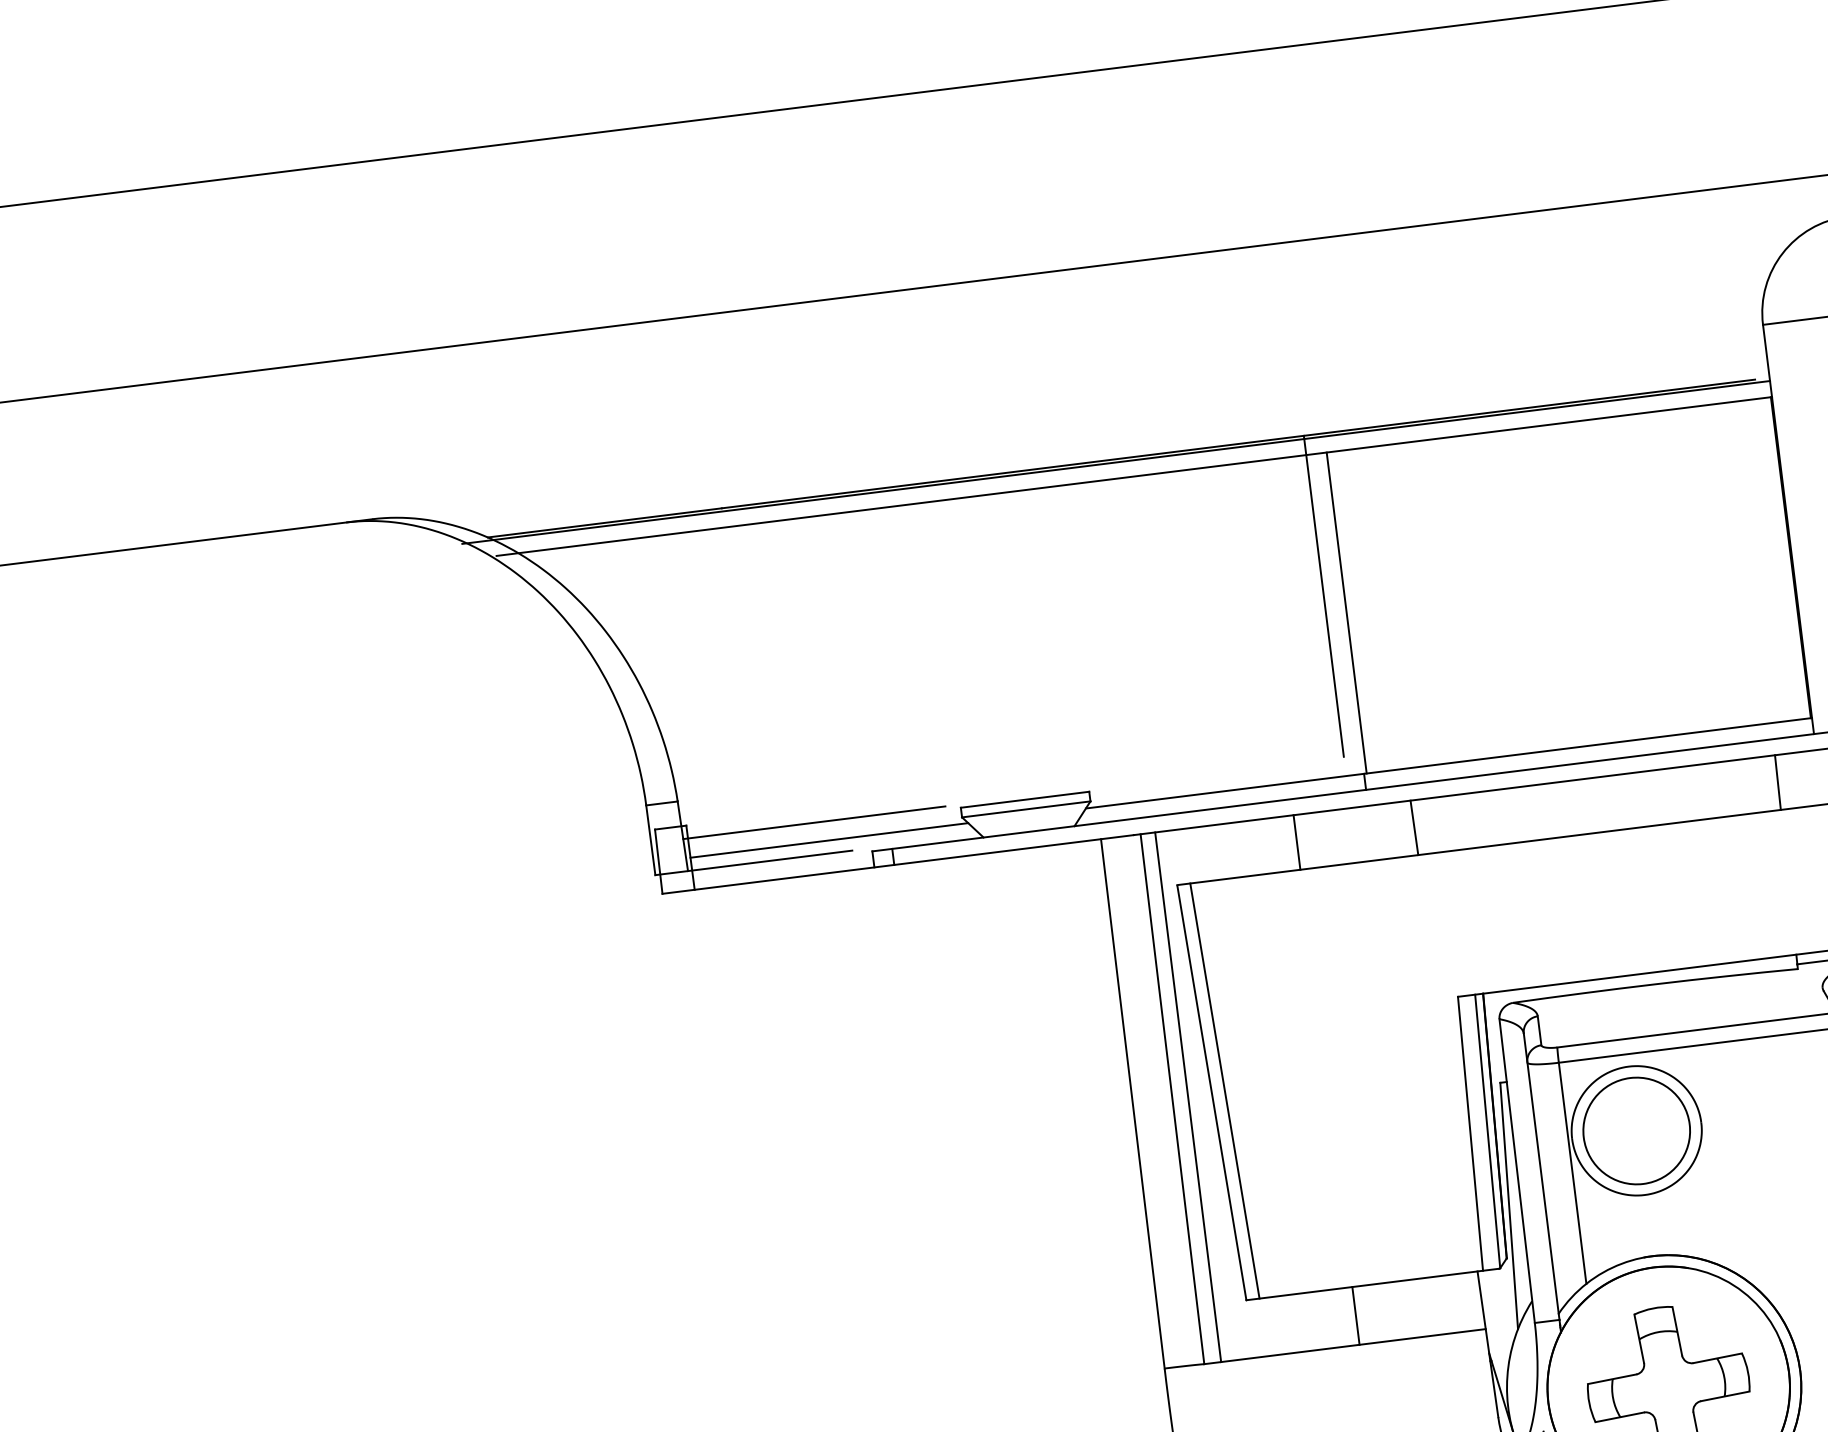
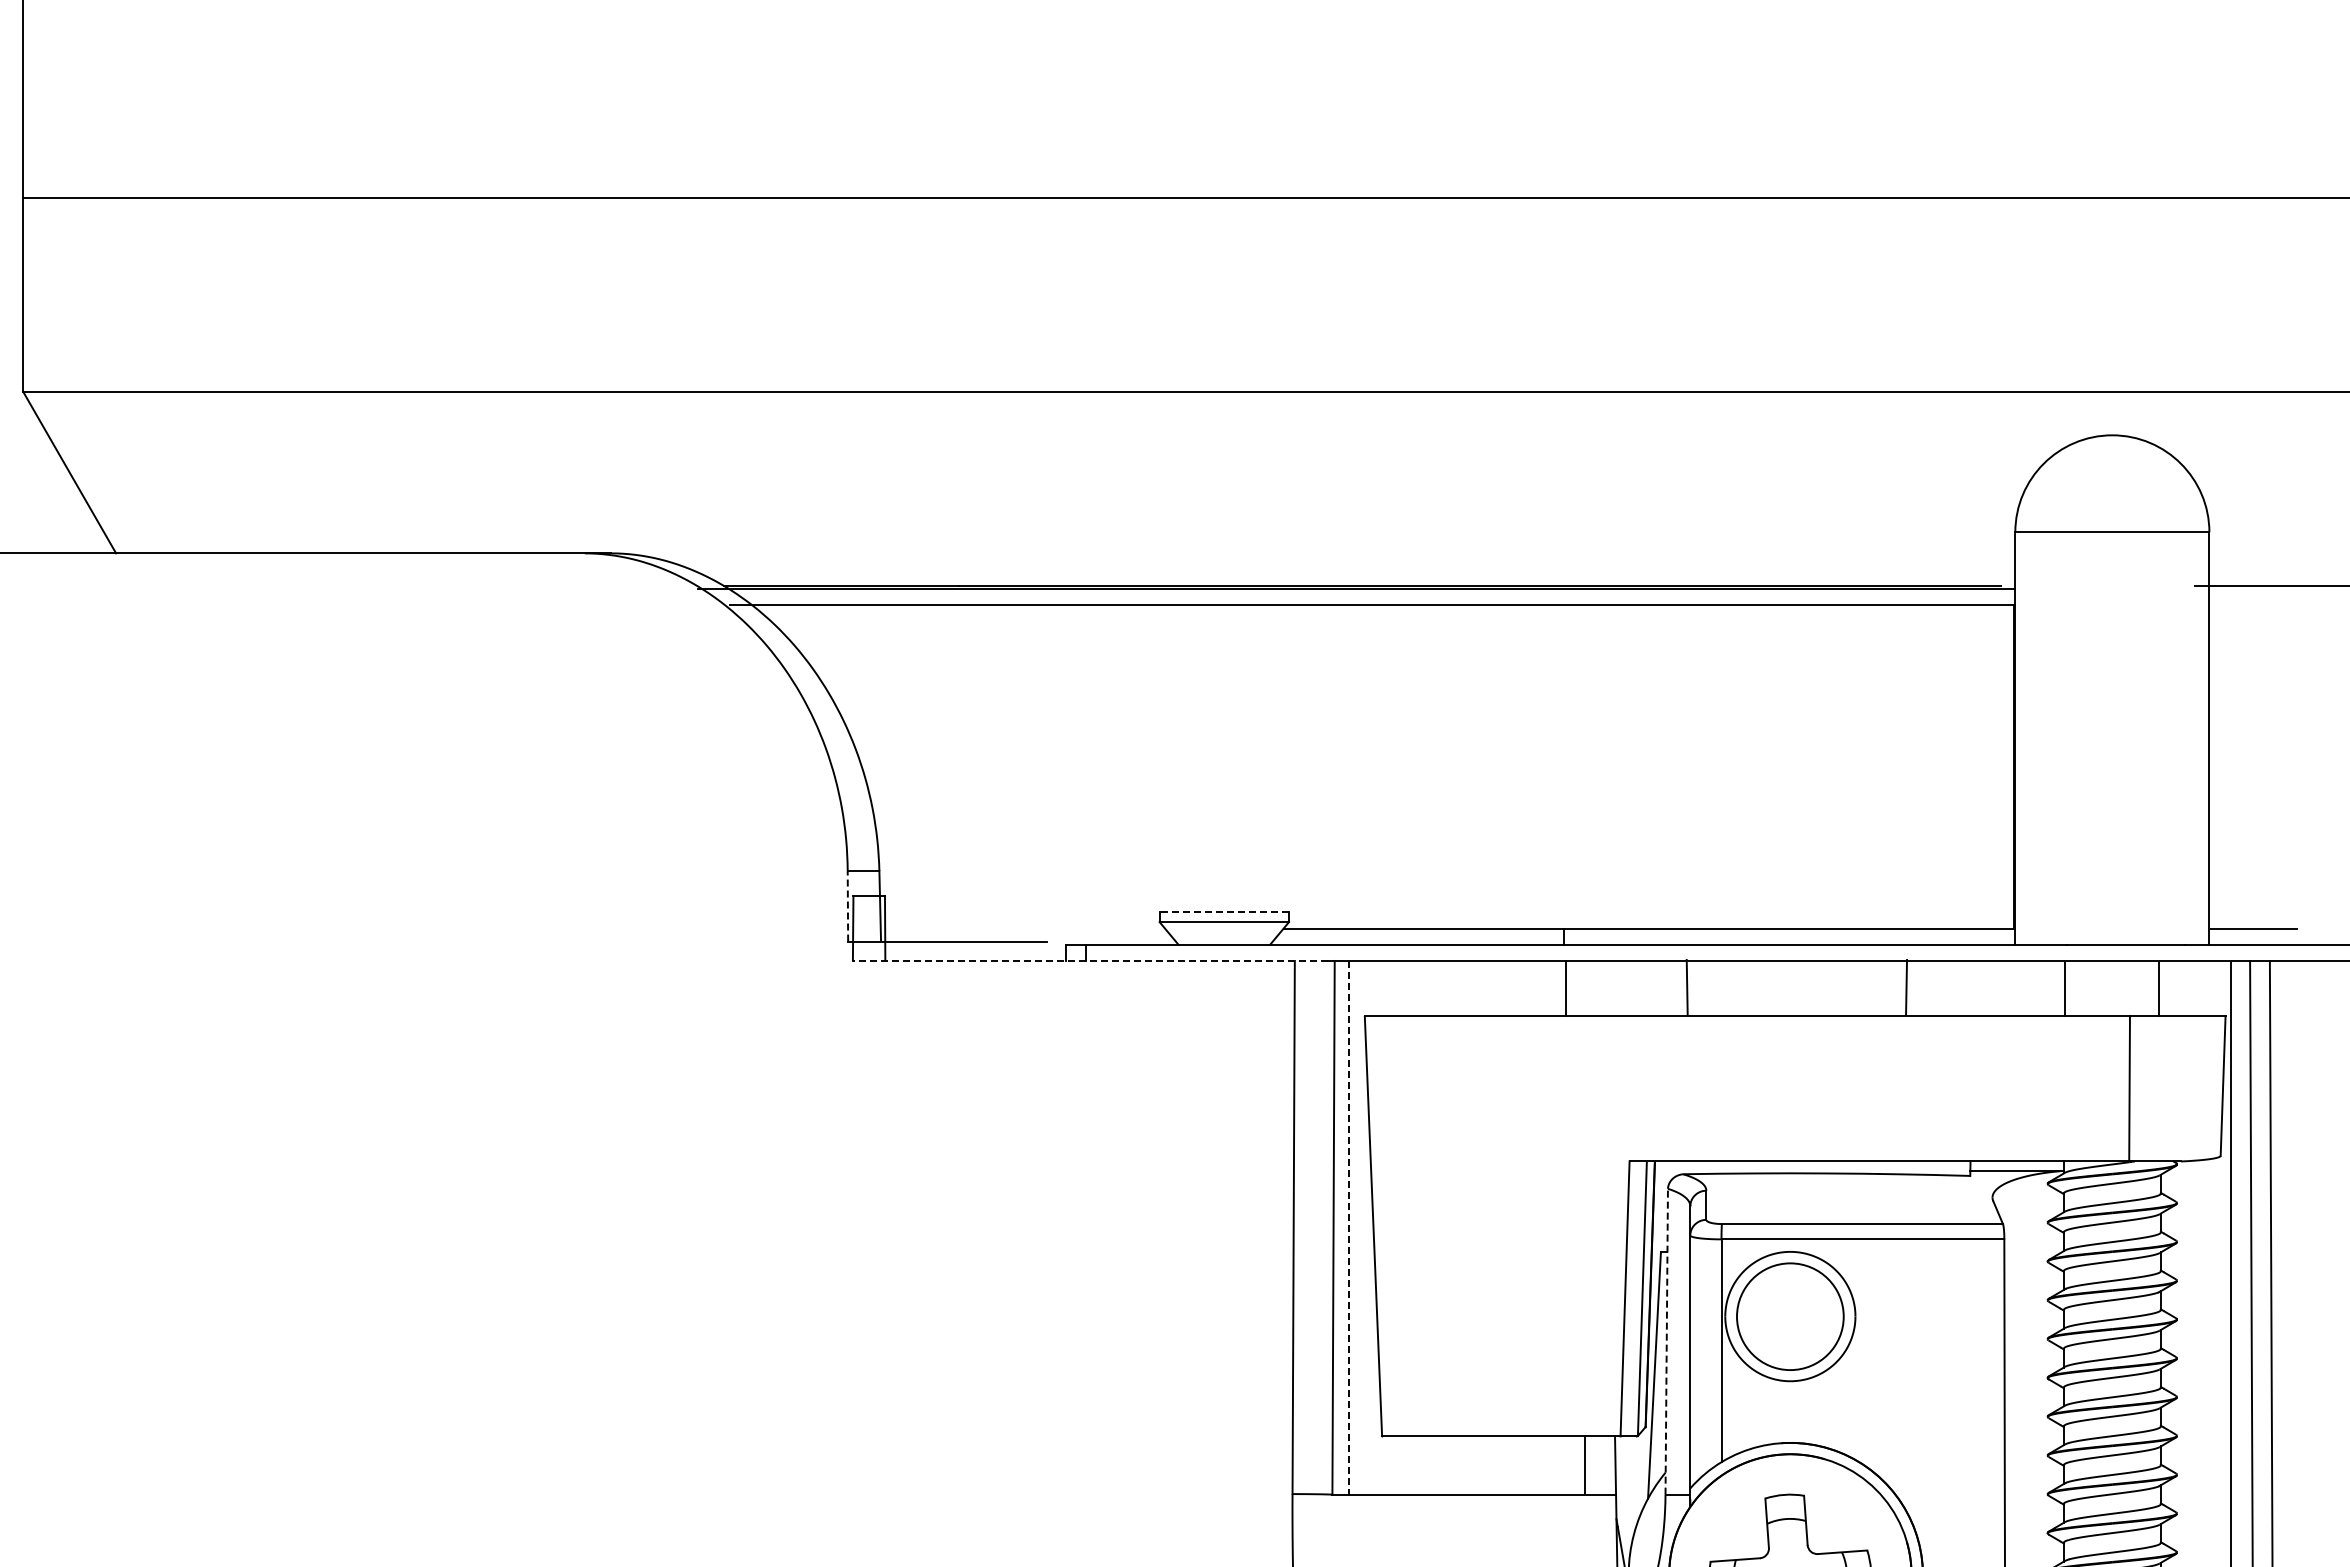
line: (1323, 596) -> (1545, 747), removed
line: (1346, 612) -> (1566, 766), removed
line: (1777, 781) -> (1906, 986), moved
line: (1025, 799) -> (1224, 912), solid -> dashed
line: (814, 823) -> (1012, 909), removed
line: (1413, 827) -> (1686, 986), moved
line: (650, 839) -> (847, 905), solid -> dashed
line: (829, 840) -> (1025, 928), removed
line: (1296, 841) -> (1565, 987), moved
line: (897, 864) -> (1089, 960), solid -> dashed
line: (1224, 1090) -> (1386, 1225), removed
line: (1188, 1096) -> (1349, 1227), solid -> dashed
line: (1516, 1170) -> (1666, 1341), solid -> dashed
line: (1355, 1315) -> (1584, 1465), moved

